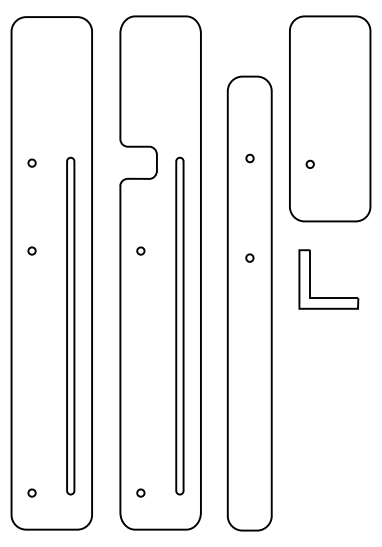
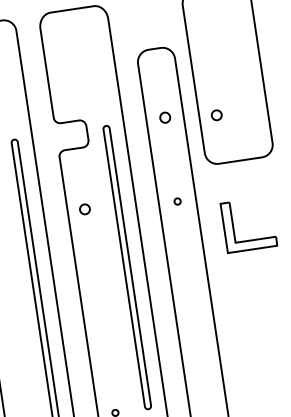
part: (249, 158) -> (164, 117), size x1.6
part: (309, 163) -> (215, 114), size x1.6
part: (140, 250) -> (84, 208), size x1.6
part: (310, 279) -> (233, 227), moved

